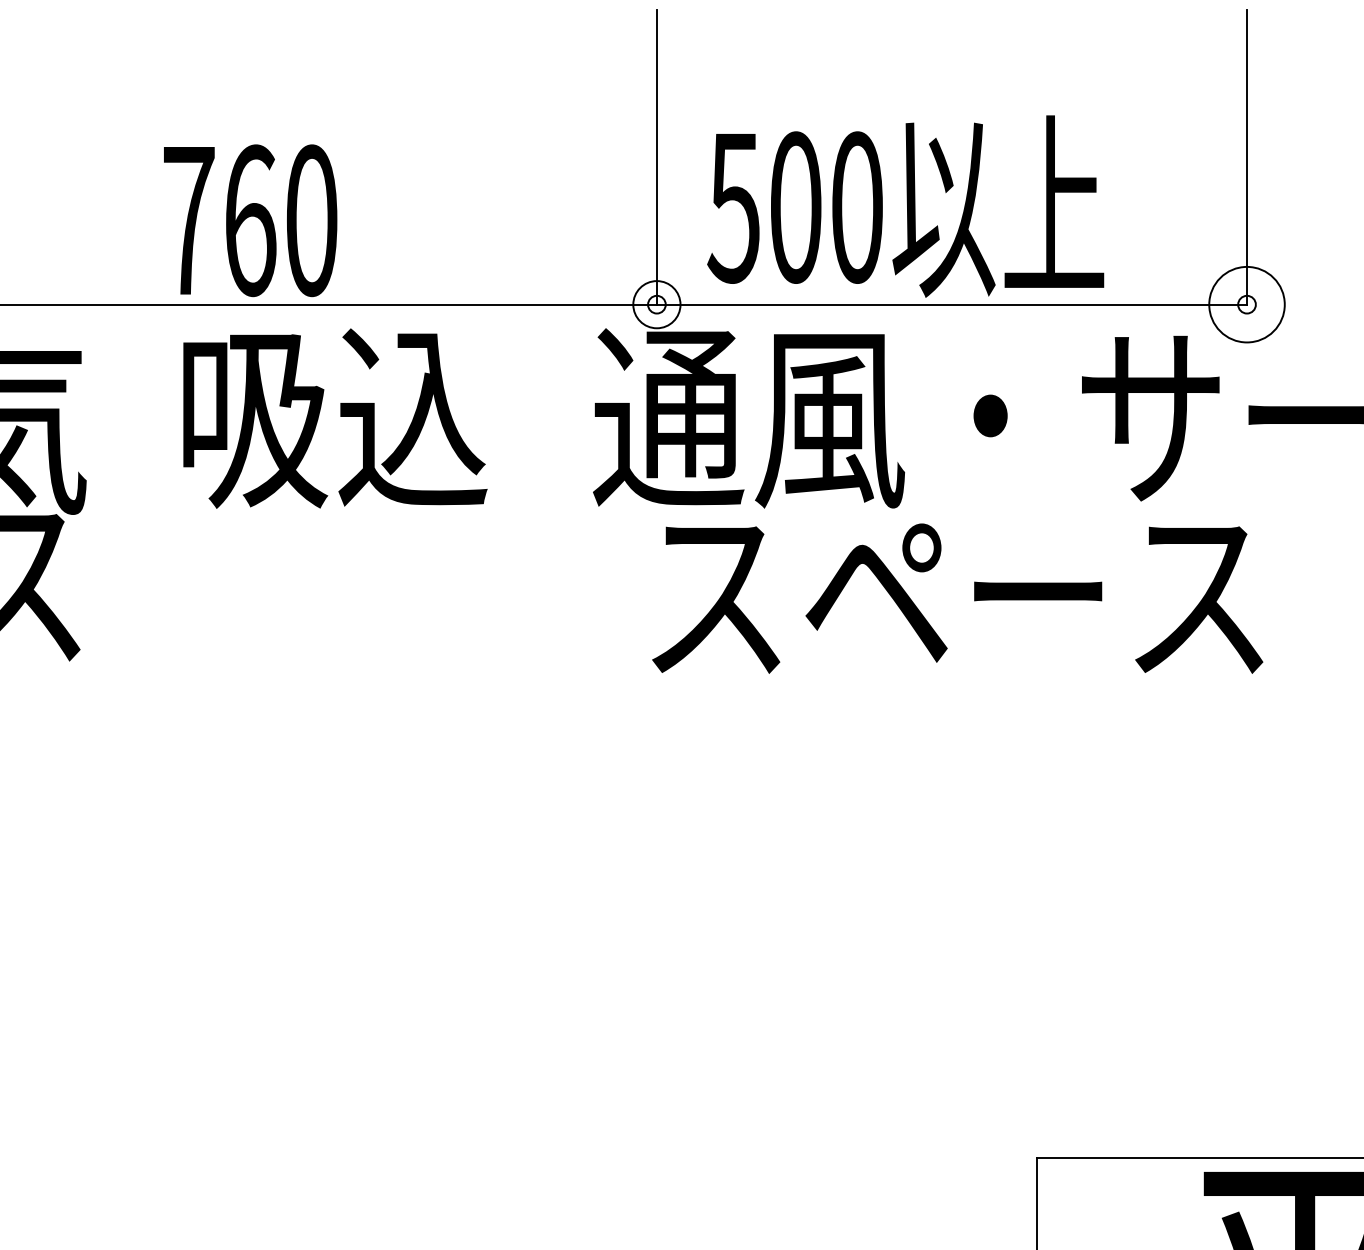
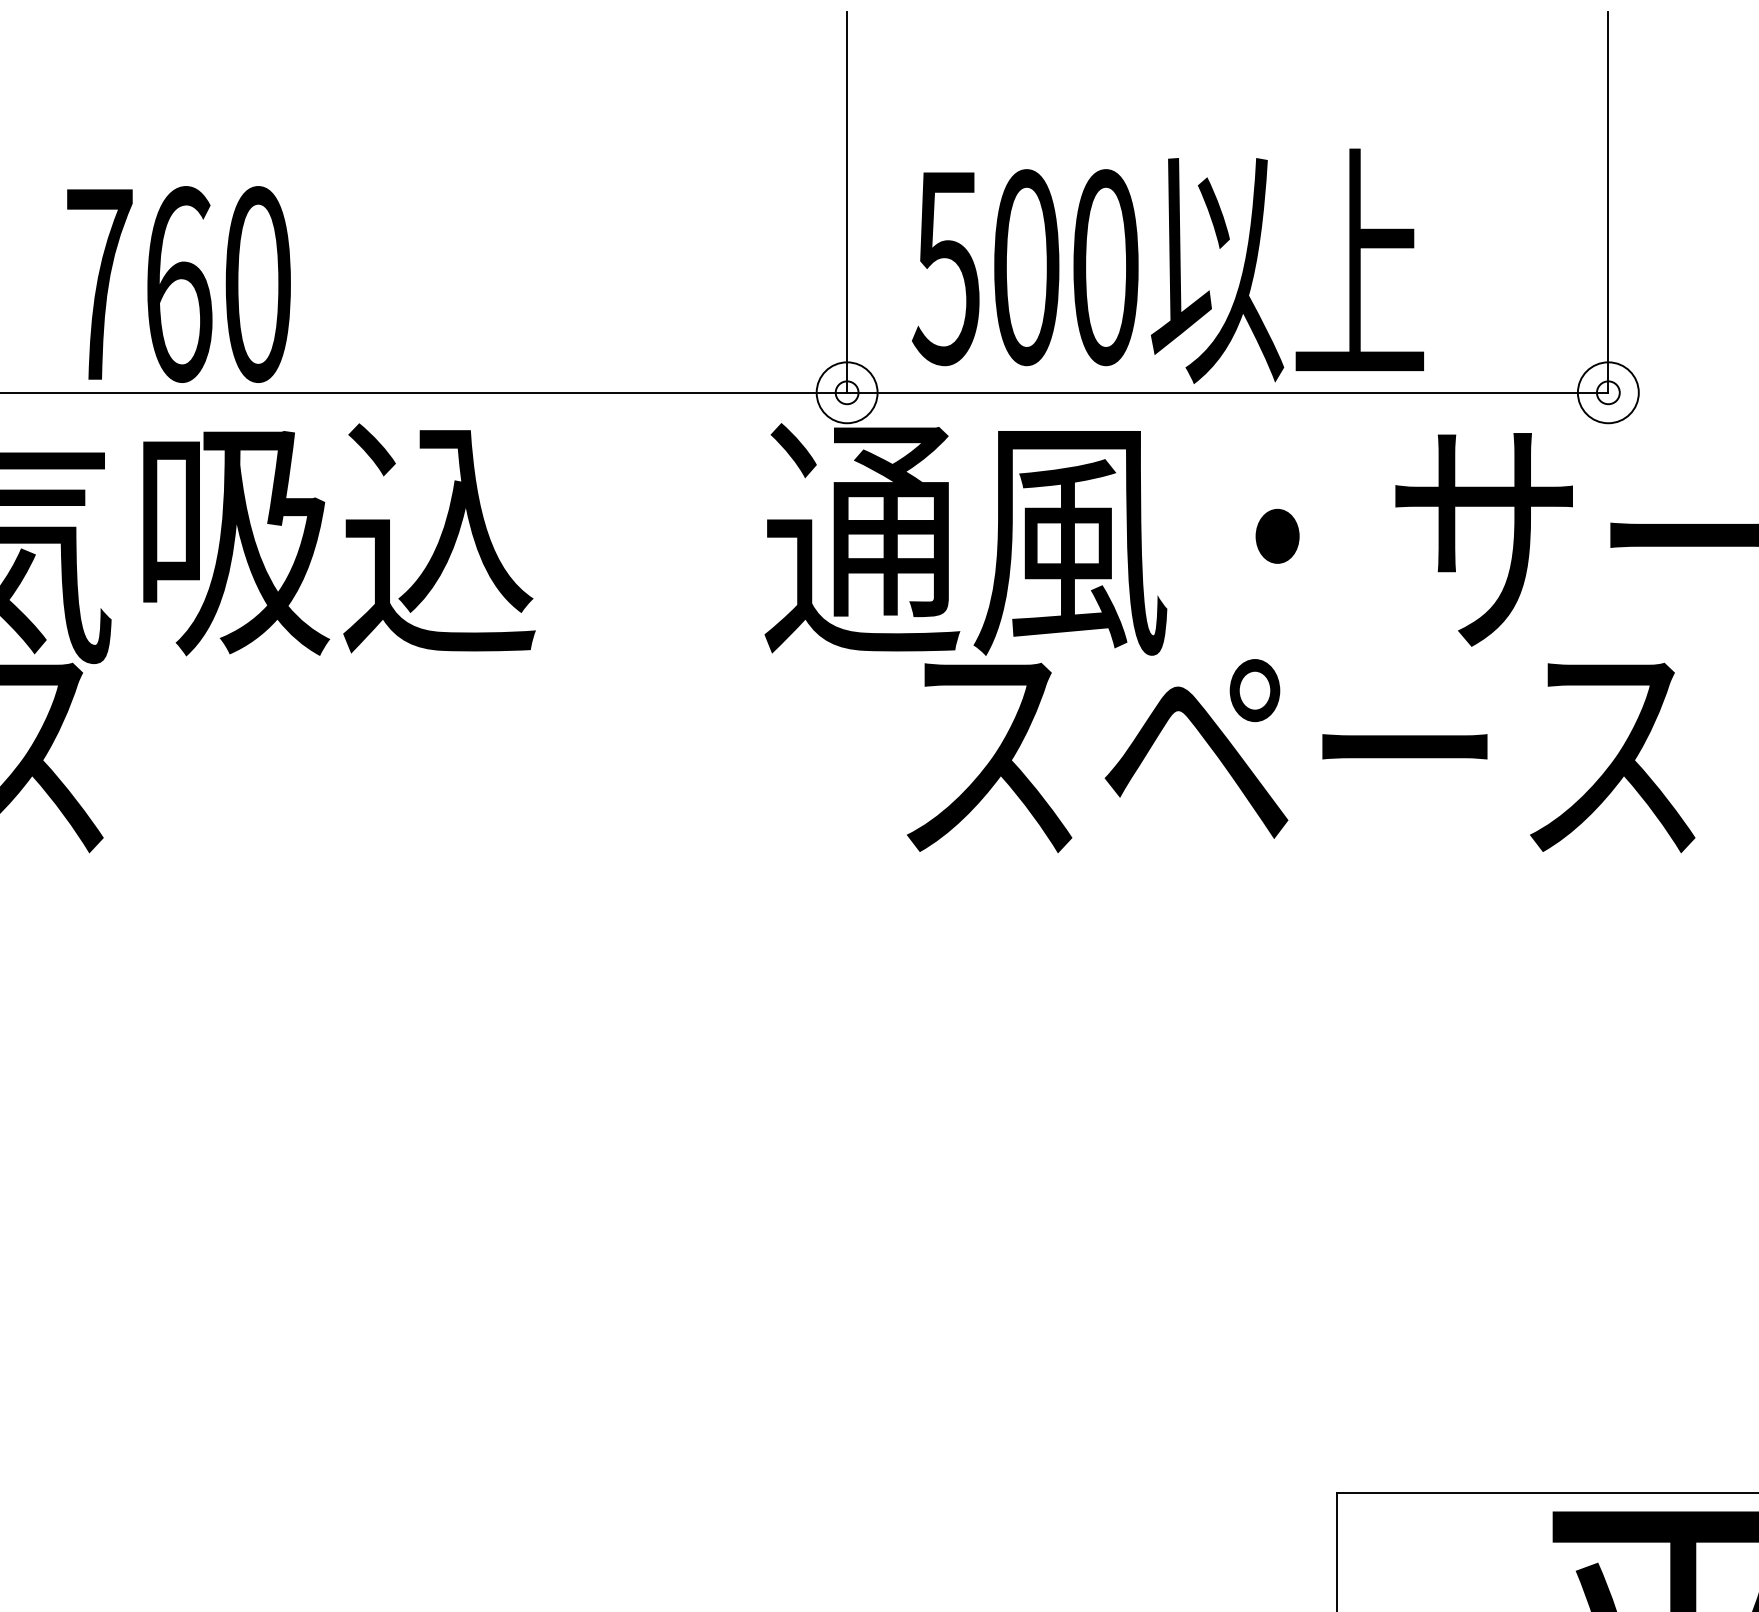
text: (250, 220) -> (178, 284), moved
circle: (1246, 304) -> (1607, 392), size x0.62
text: (335, 418) -> (339, 539), moved
text: (957, 599) -> (1301, 756), moved

